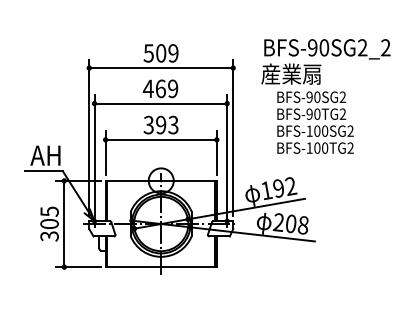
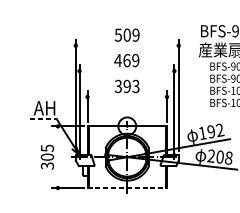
line: (160, 68) -> (126, 46), removed
line: (160, 103) -> (126, 71), removed
line: (161, 139) -> (127, 96), removed
line: (44, 171) -> (43, 119), solid -> dashed
line: (64, 223) -> (58, 156), removed
line: (161, 267) -> (127, 188), solid -> dashed

